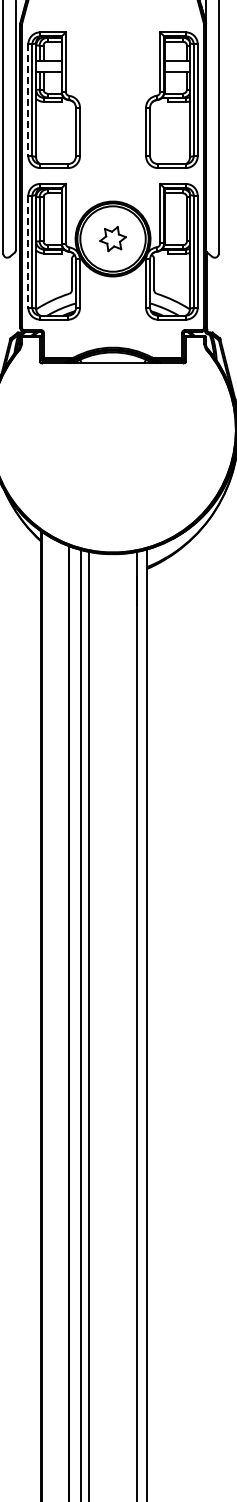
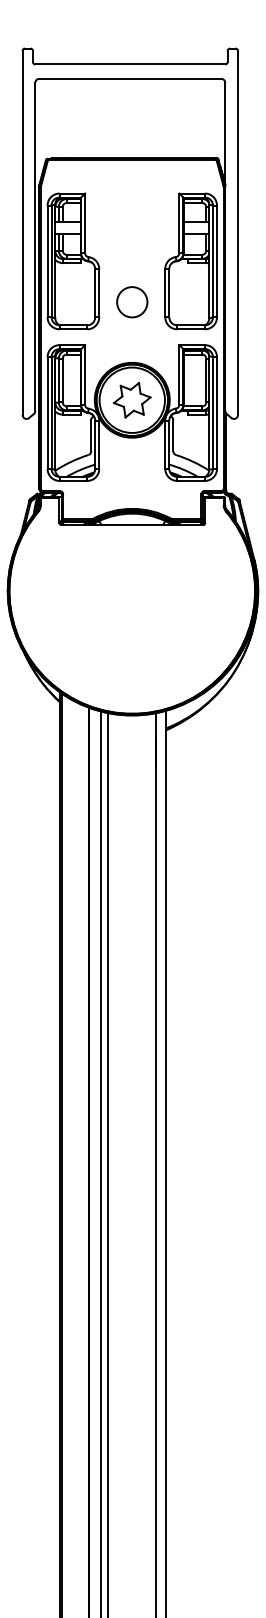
line: (28, 100) -> (47, 261), dashed -> solid
circle: (113, 141) -> (132, 302), added
part: (113, 239) -> (132, 400), size x1.43
line: (28, 252) -> (47, 413), dashed -> solid

